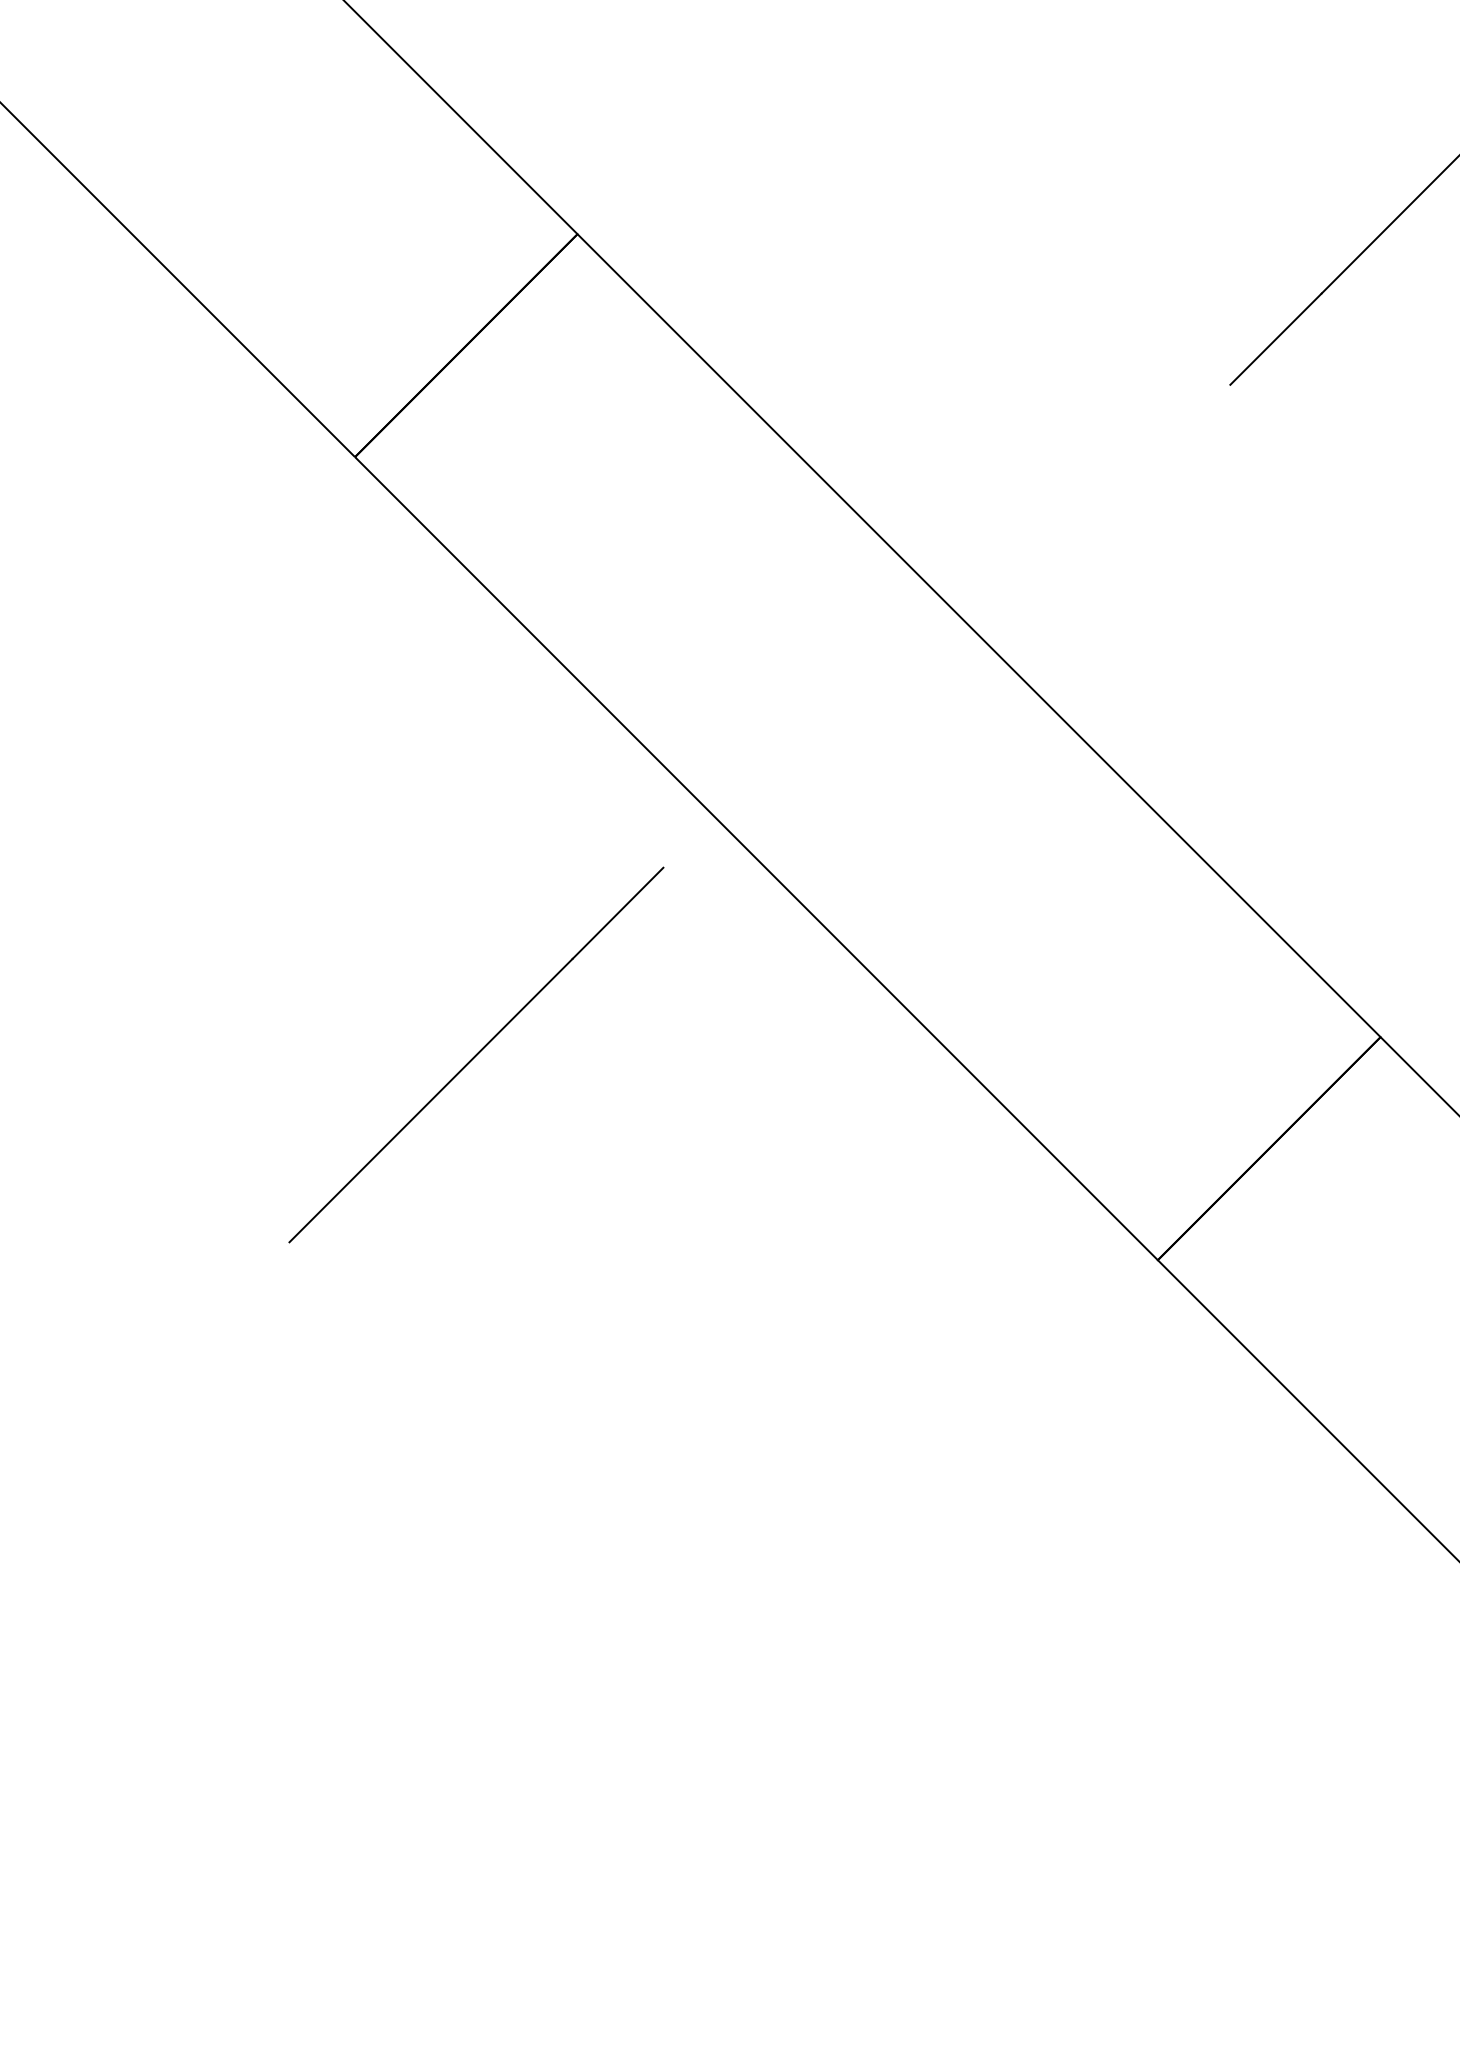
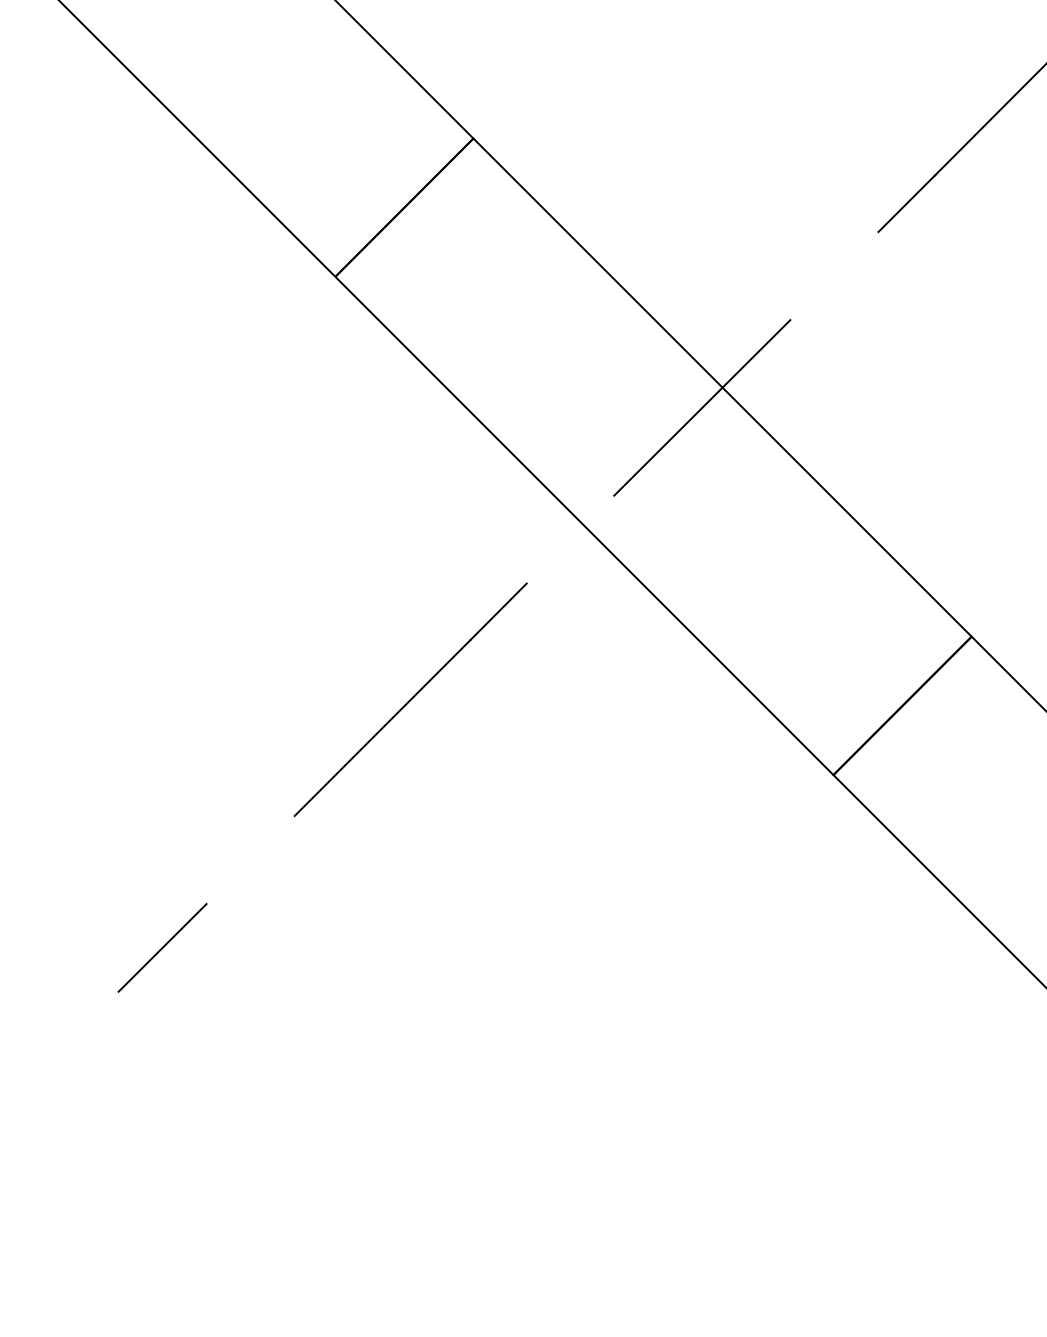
line: (946, 667) -> (702, 407), added
line: (476, 1054) -> (410, 699), moved
line: (76, 1538) -> (162, 947), added

